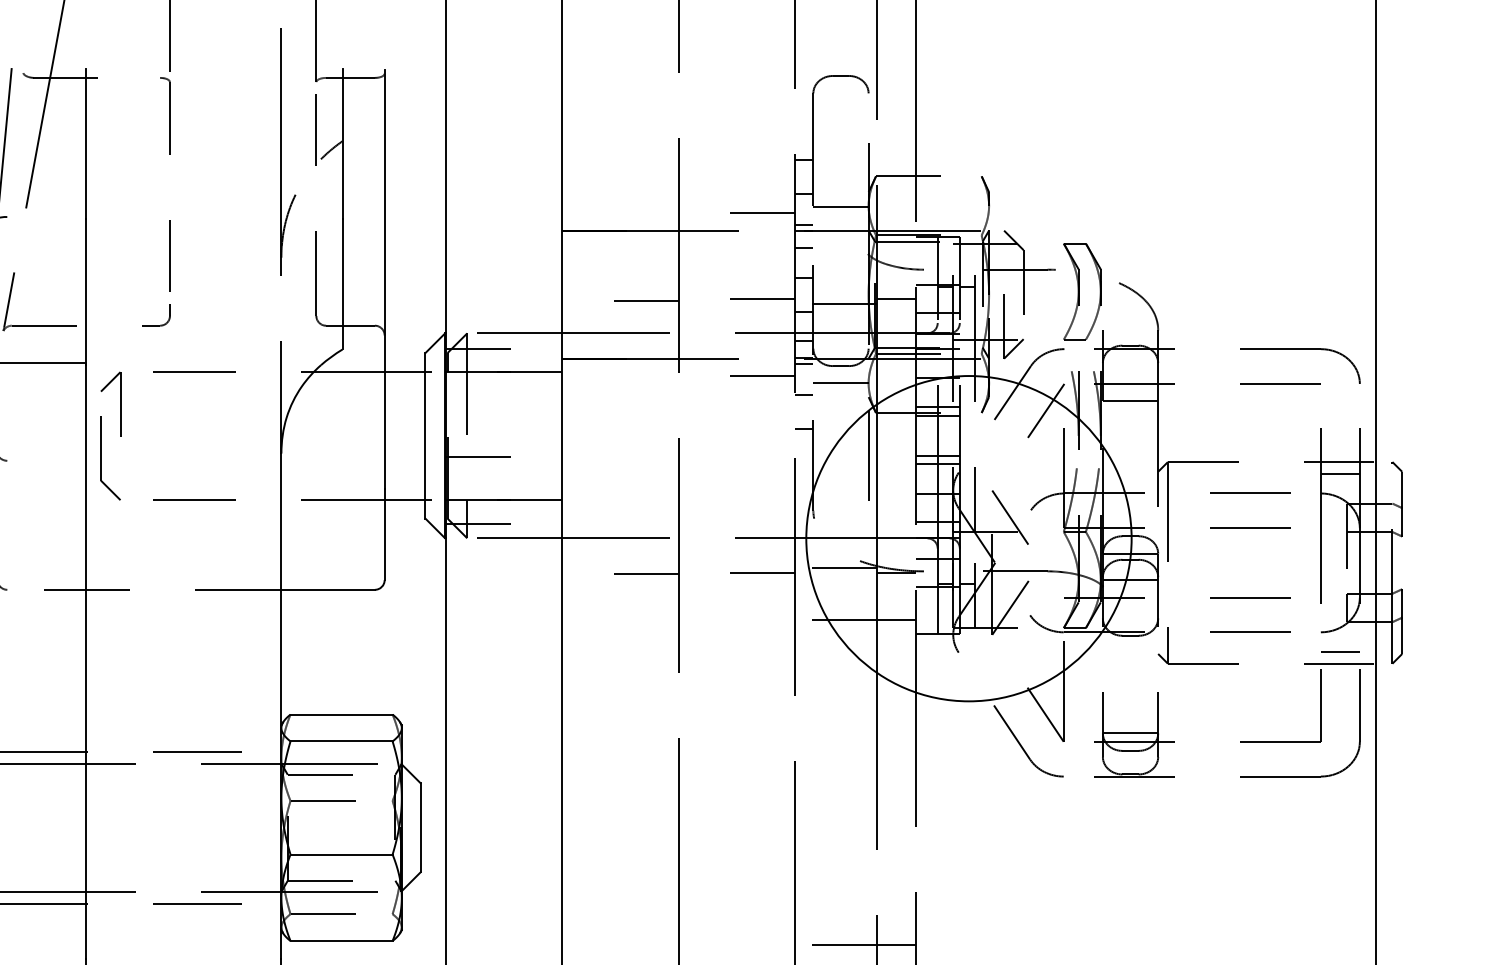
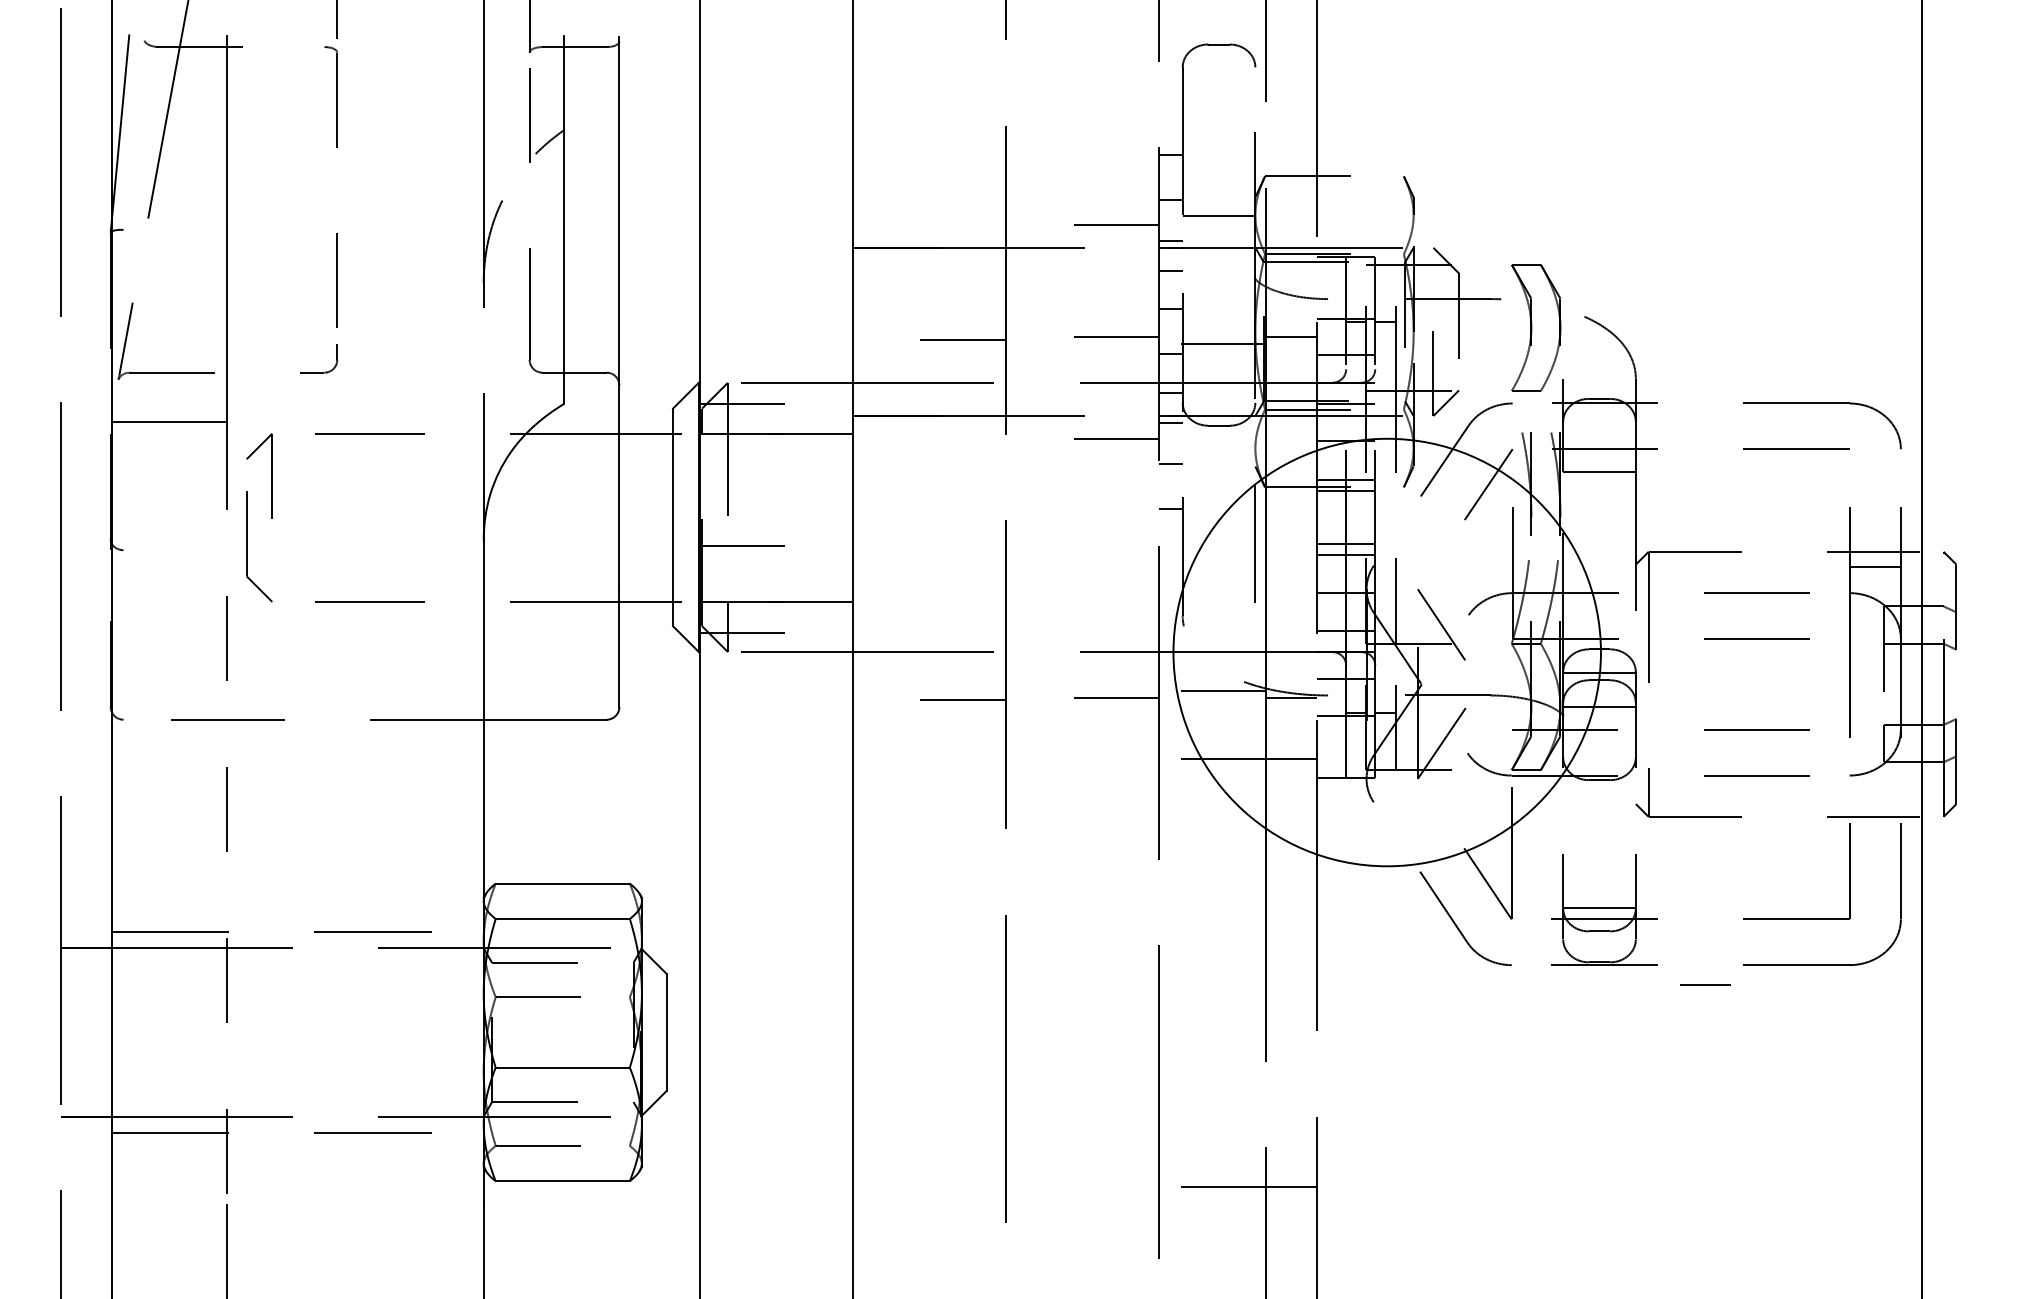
line: (840, 382) -> (1218, 447), removed
line: (1340, 651) -> (1705, 984), moved
line: (86, 662) -> (227, 815), solid -> dashed

